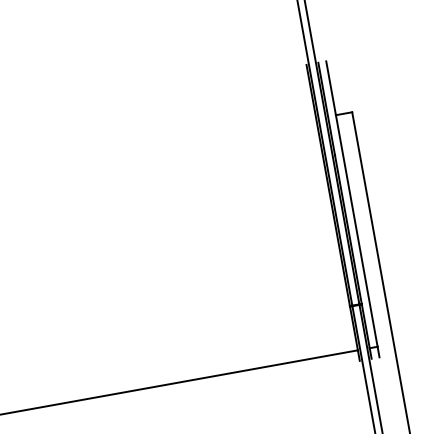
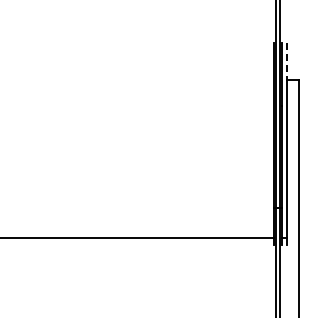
line: (331, 88) -> (287, 61), solid -> dashed

